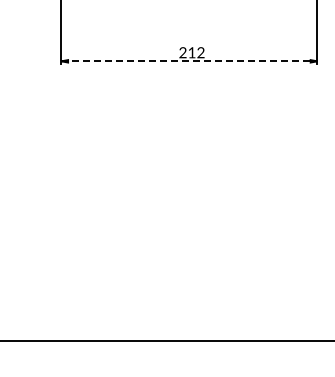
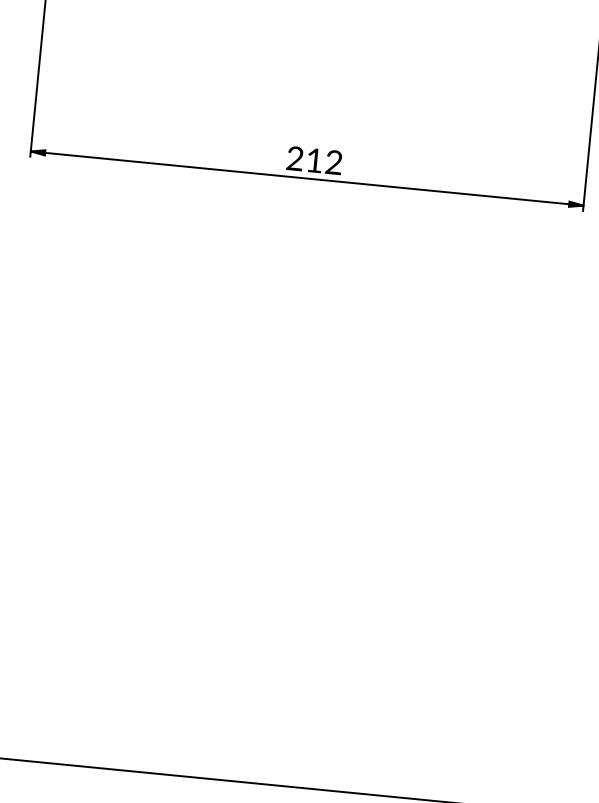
line: (189, 61) -> (307, 178), dashed -> solid

